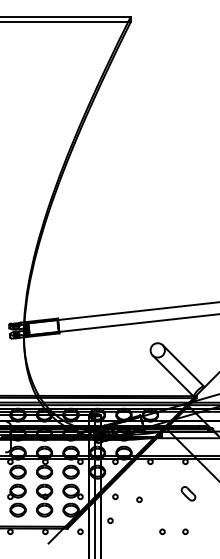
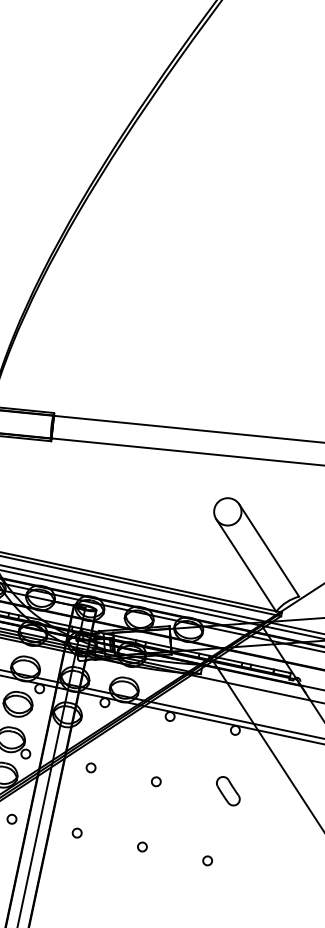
circle: (139, 499) -> (156, 781), moved
circle: (110, 520) -> (77, 832), moved
circle: (162, 531) -> (142, 846), moved

